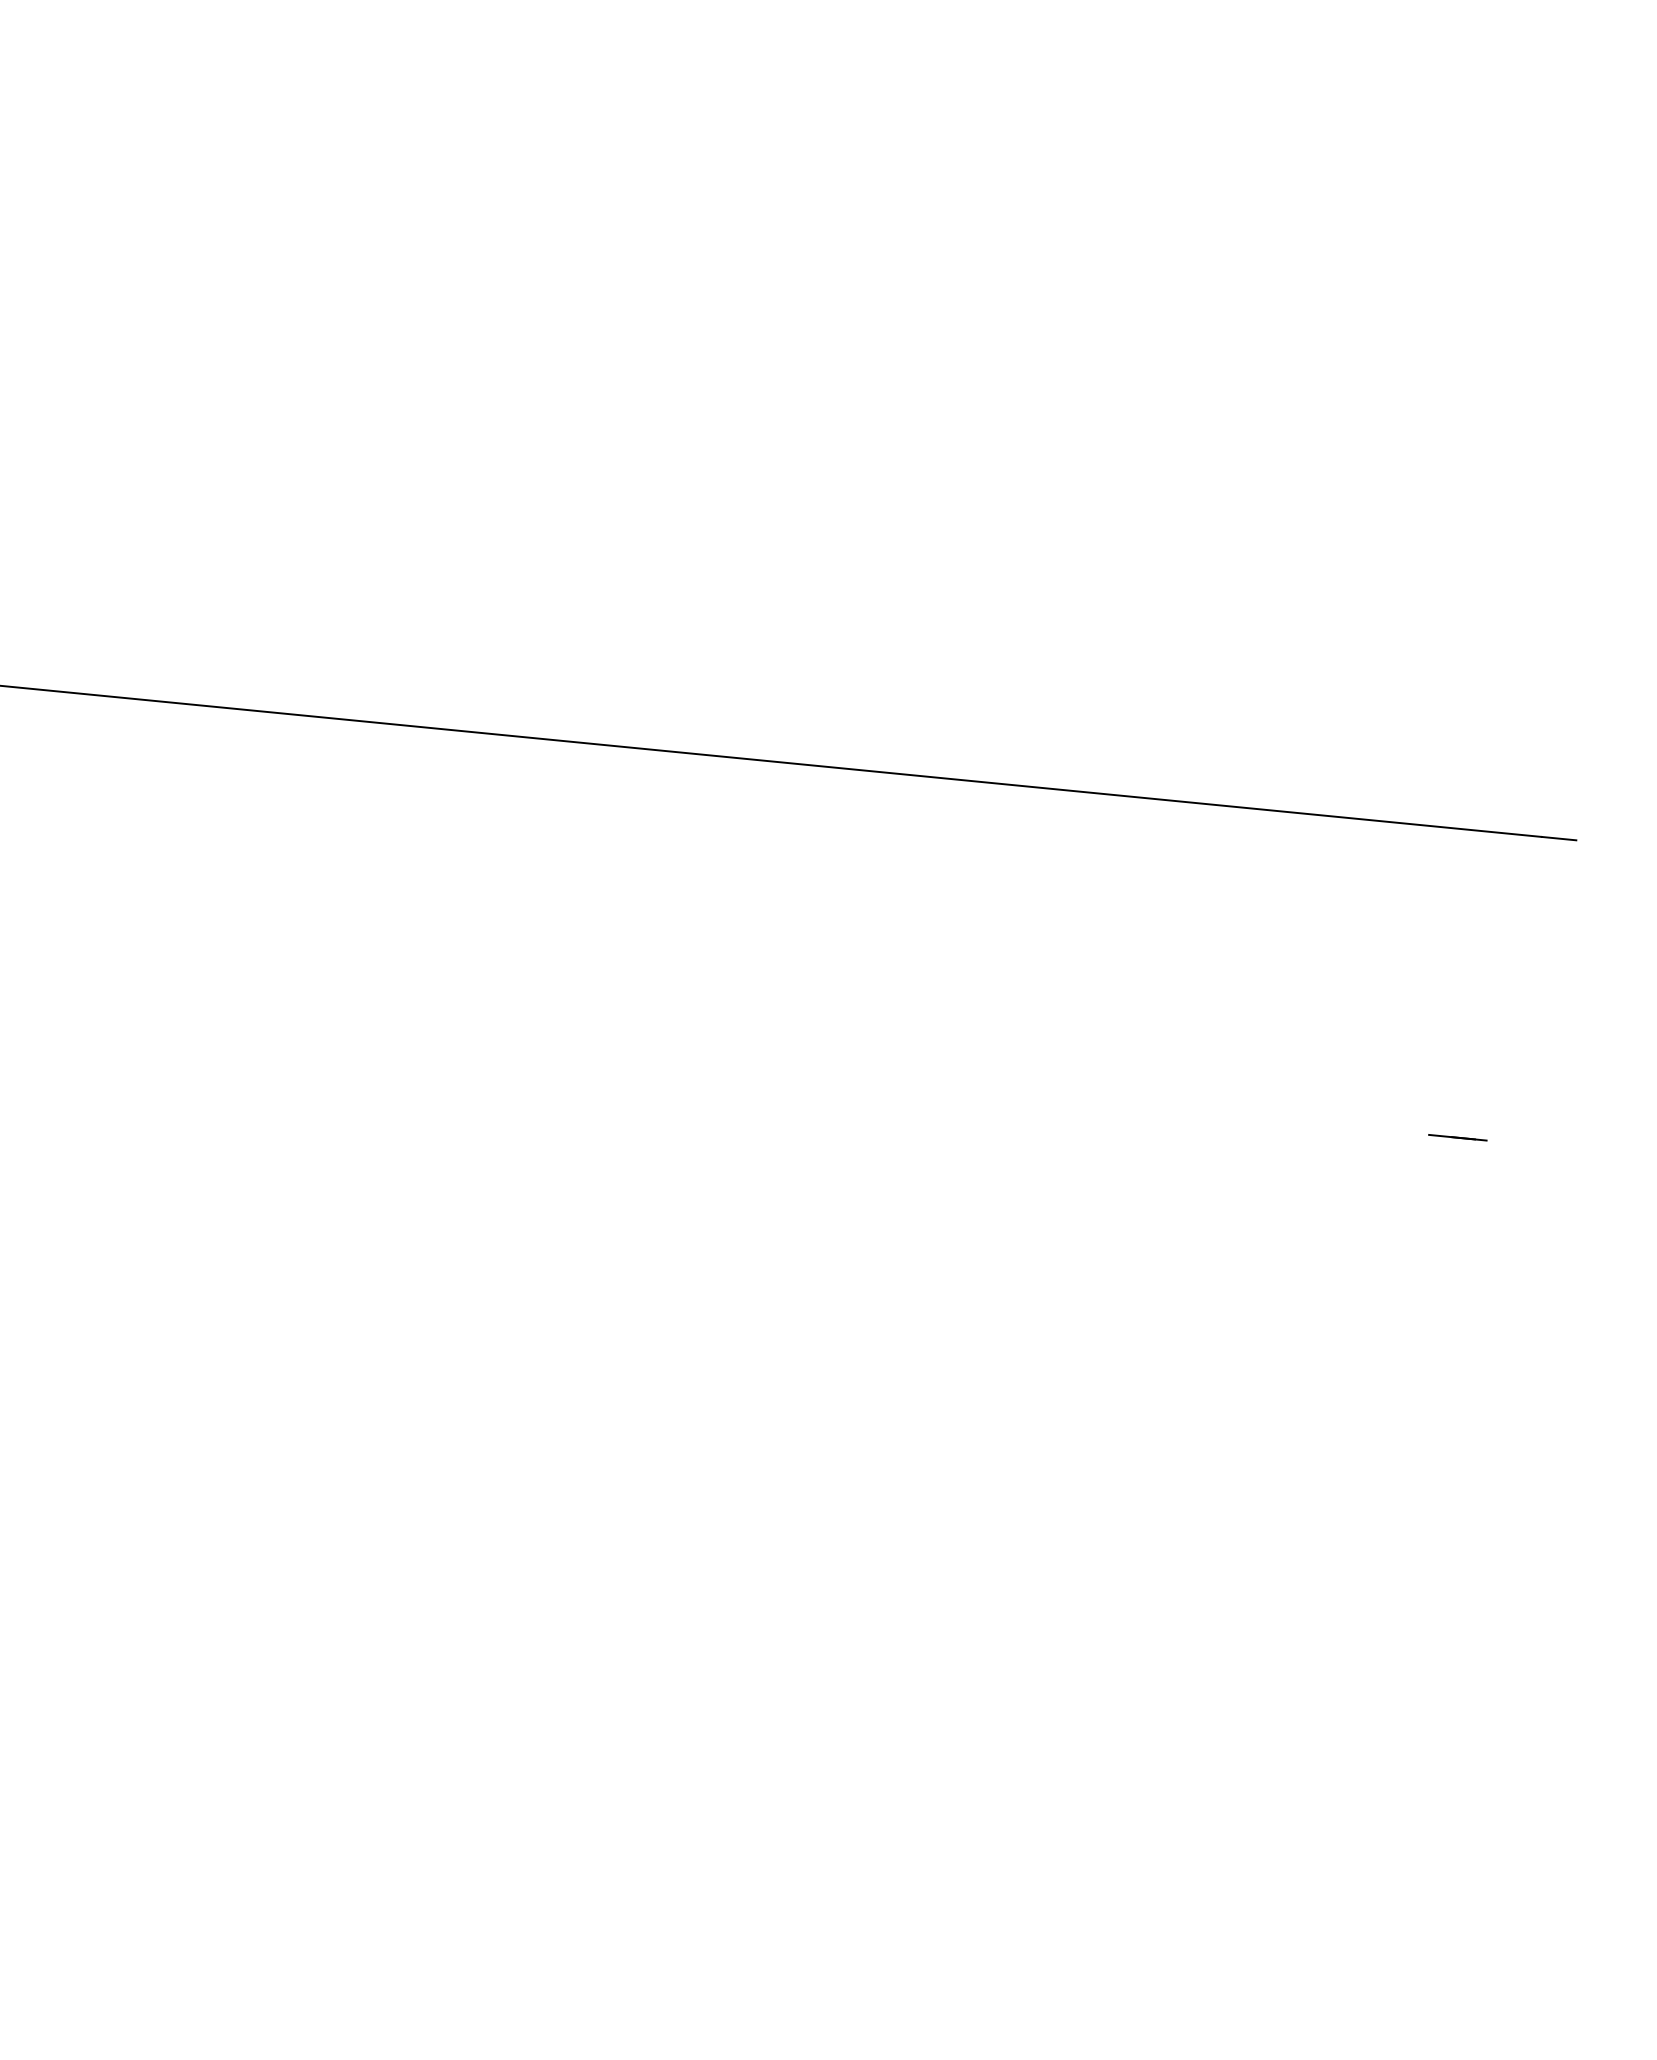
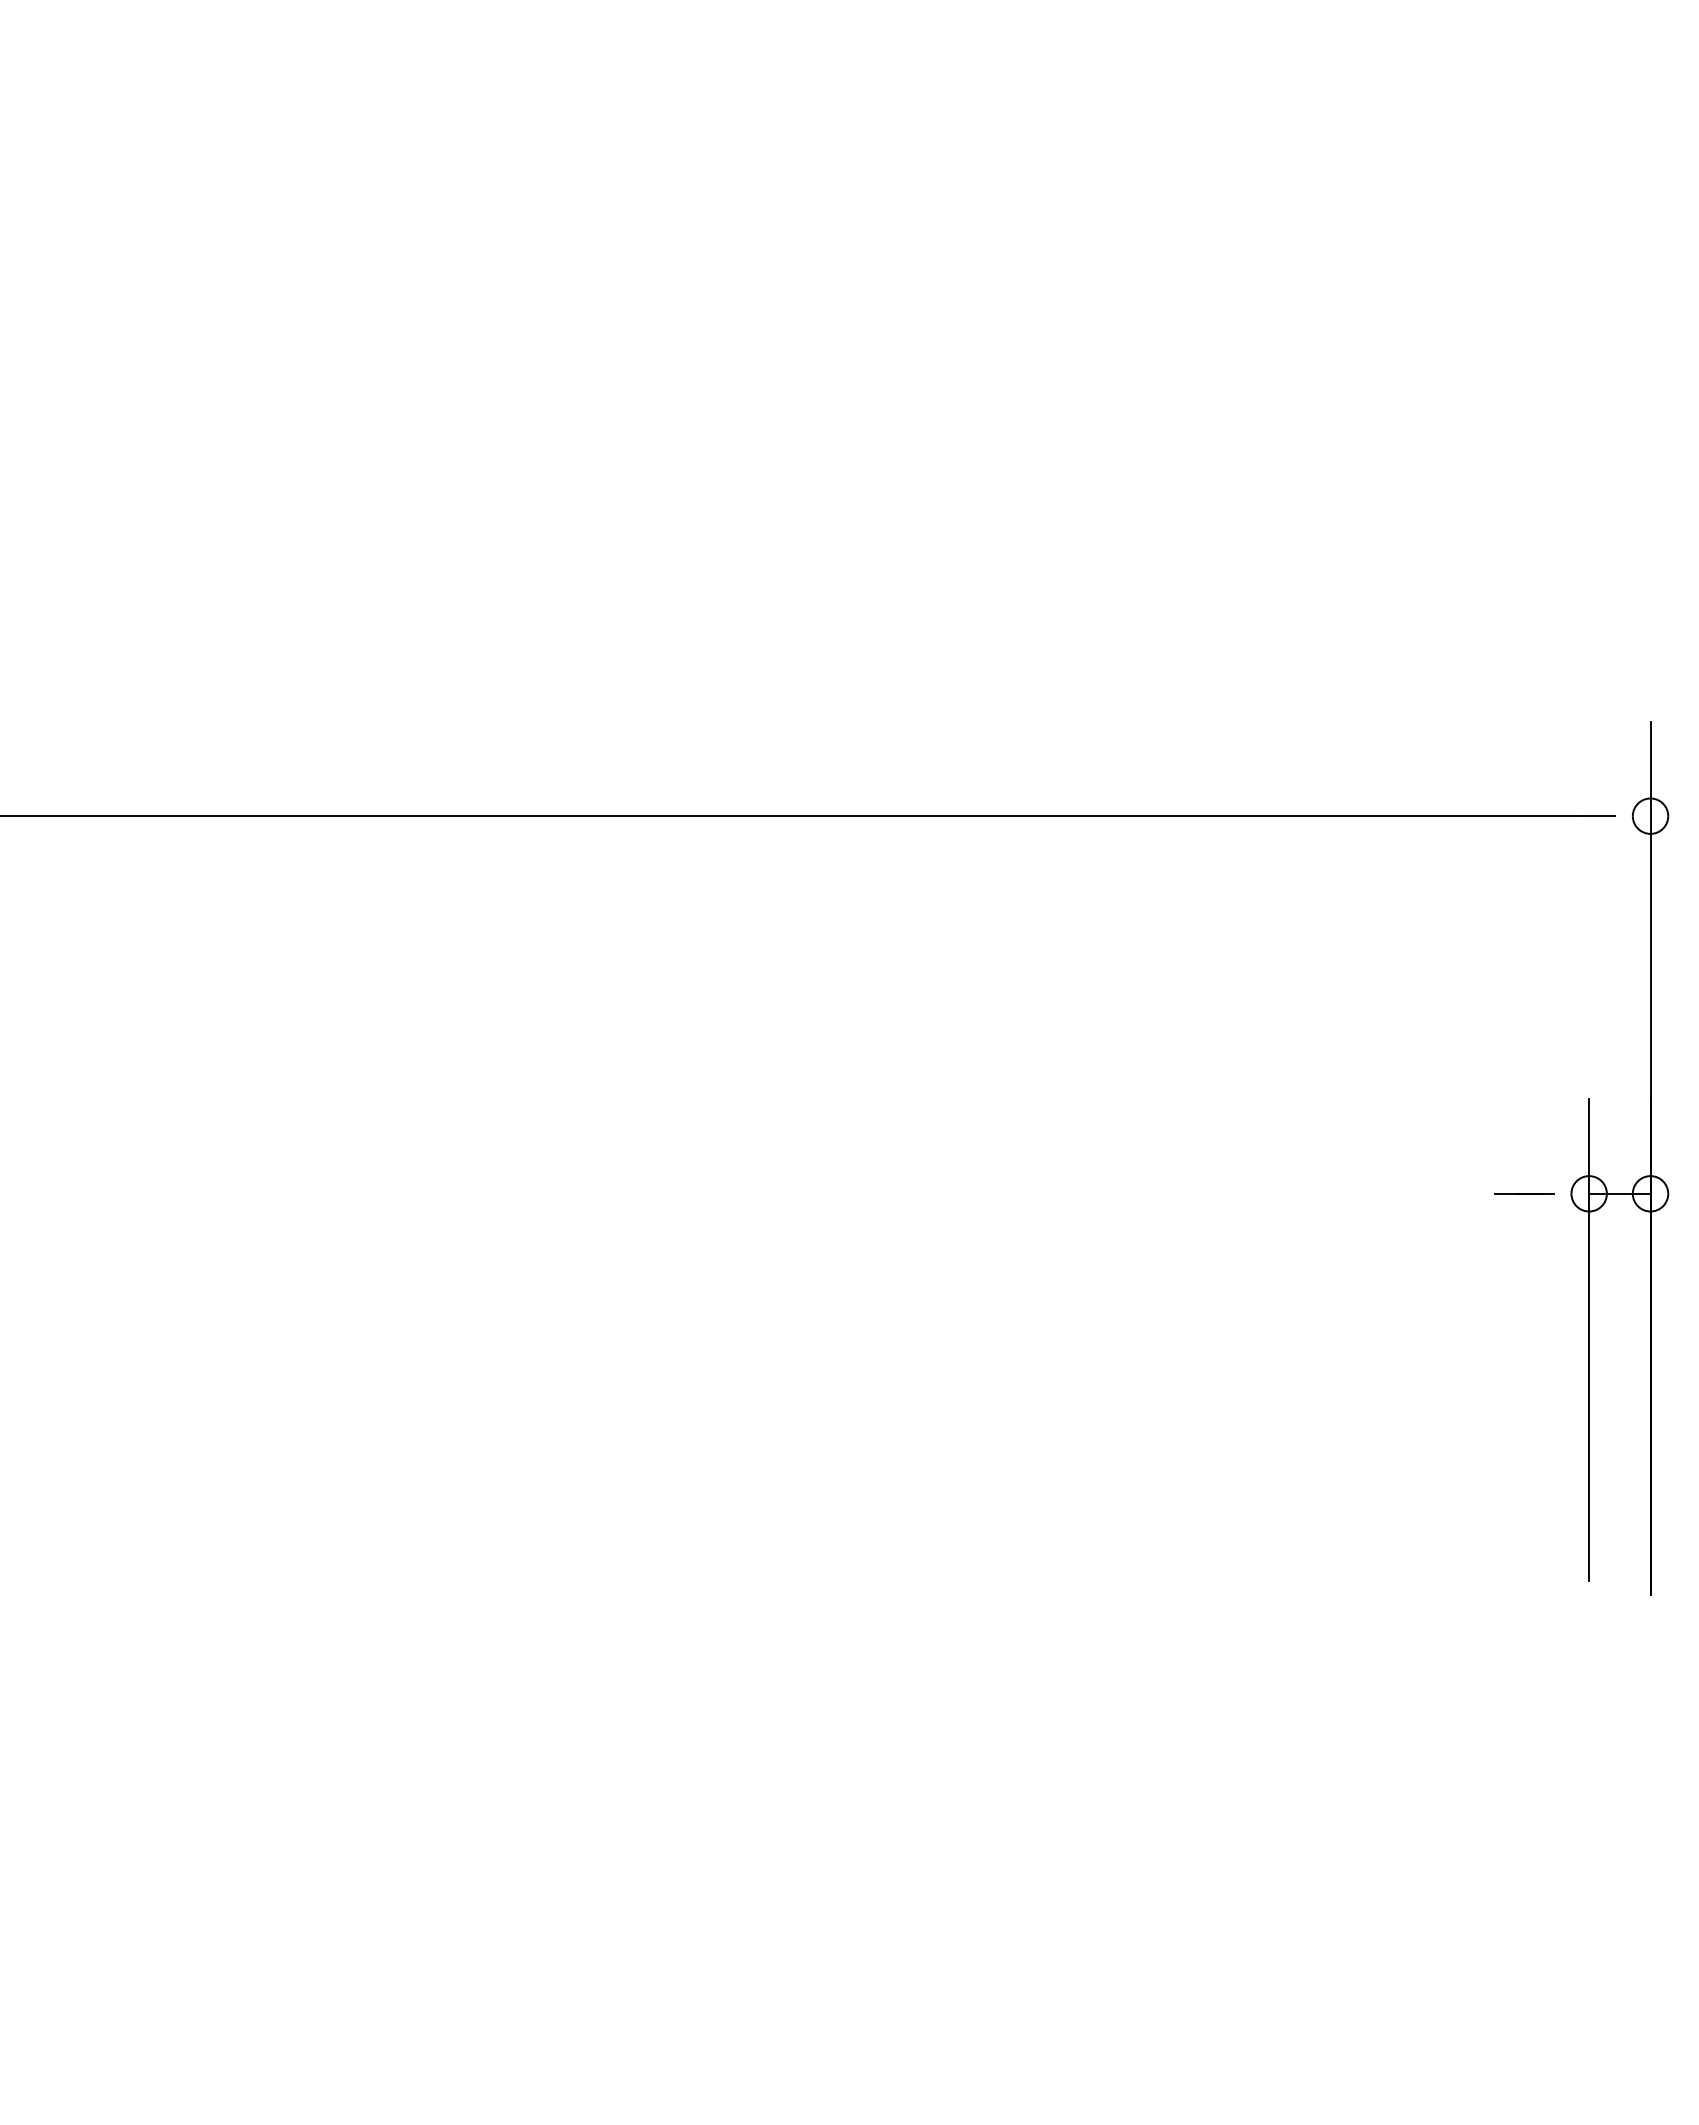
line: (1458, 1137) -> (1524, 1193), moved
part: (1528, 1192) -> (1601, 1179), added

